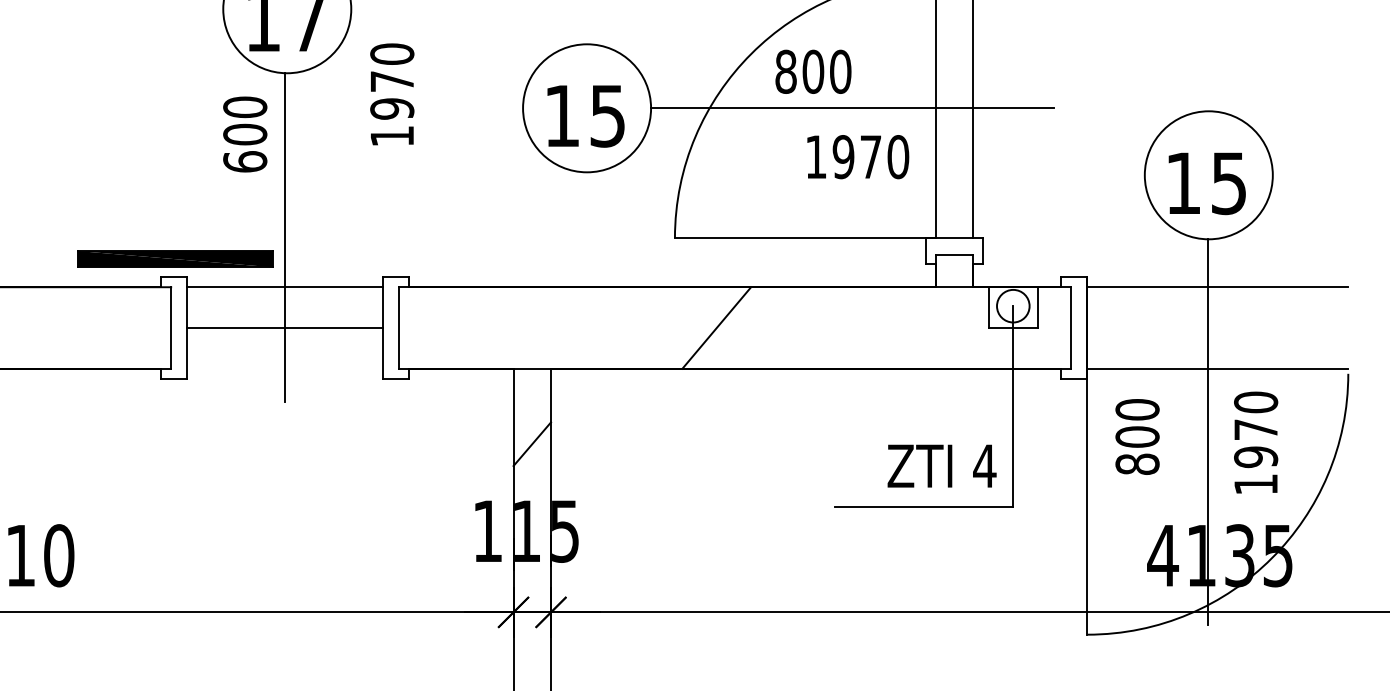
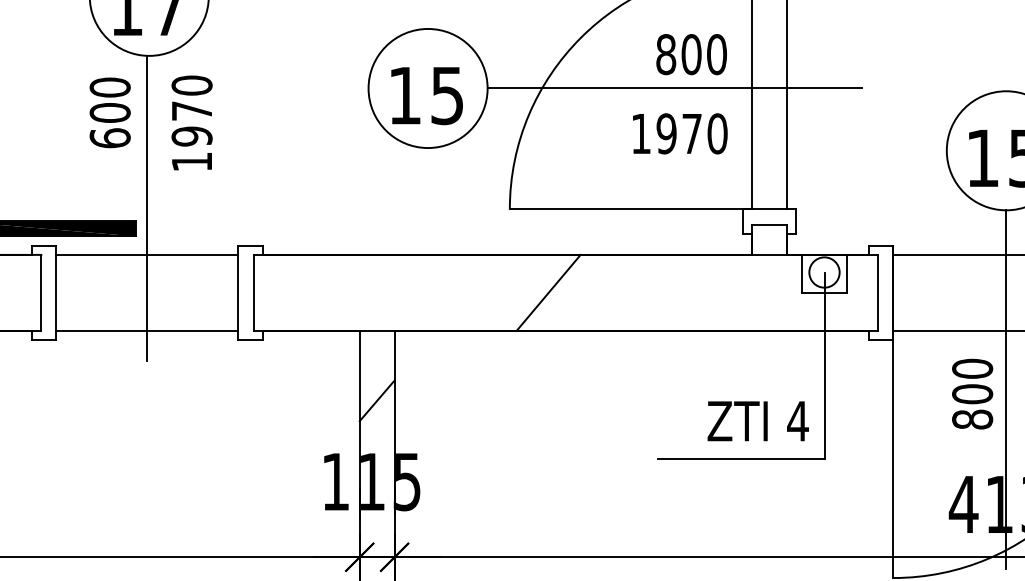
text: (813, 71) -> (691, 54), moved
text: (392, 94) -> (192, 123), moved
line: (285, 327) -> (147, 330), moved
text: (1137, 436) -> (972, 393), moved

